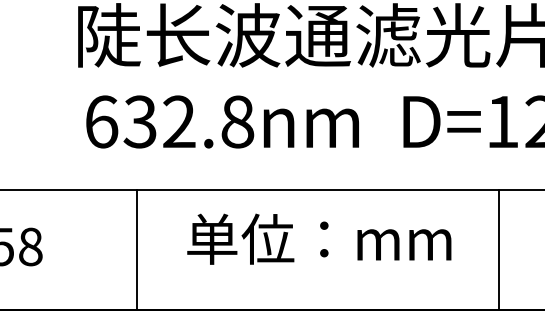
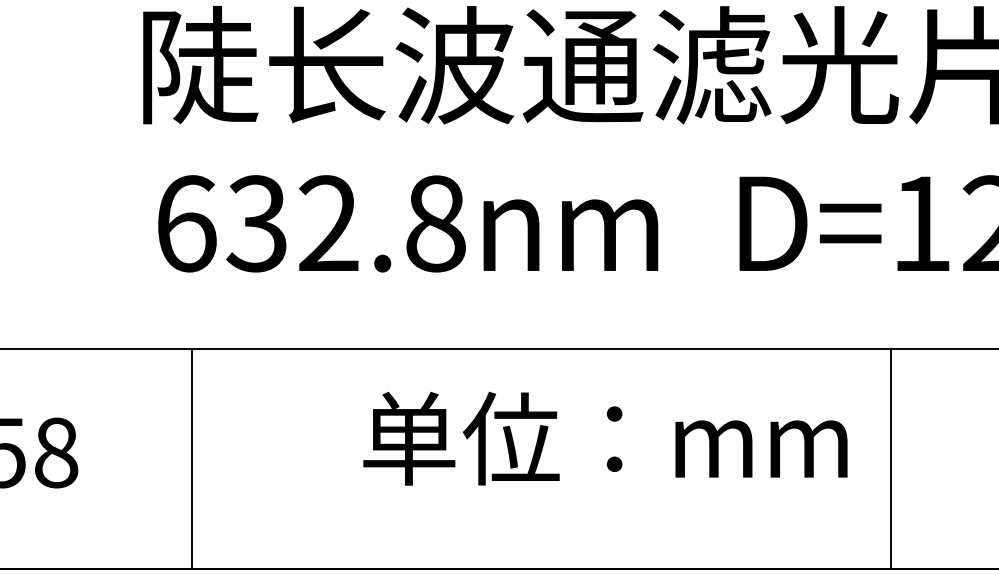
text: (319, 238) -> (605, 437), moved
line: (136, 250) -> (191, 459), moved
line: (499, 250) -> (891, 459), moved

